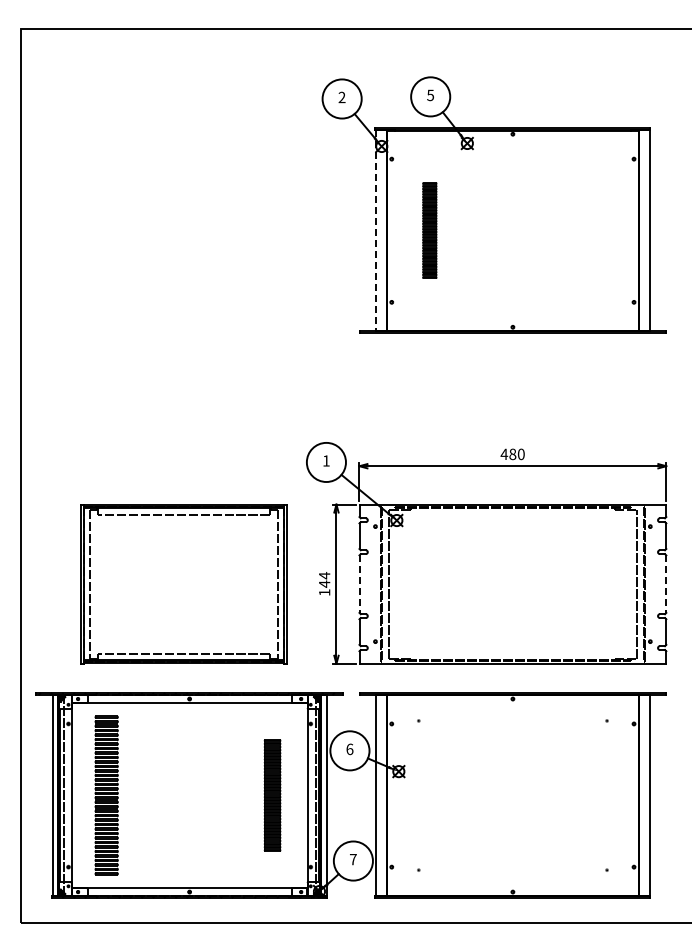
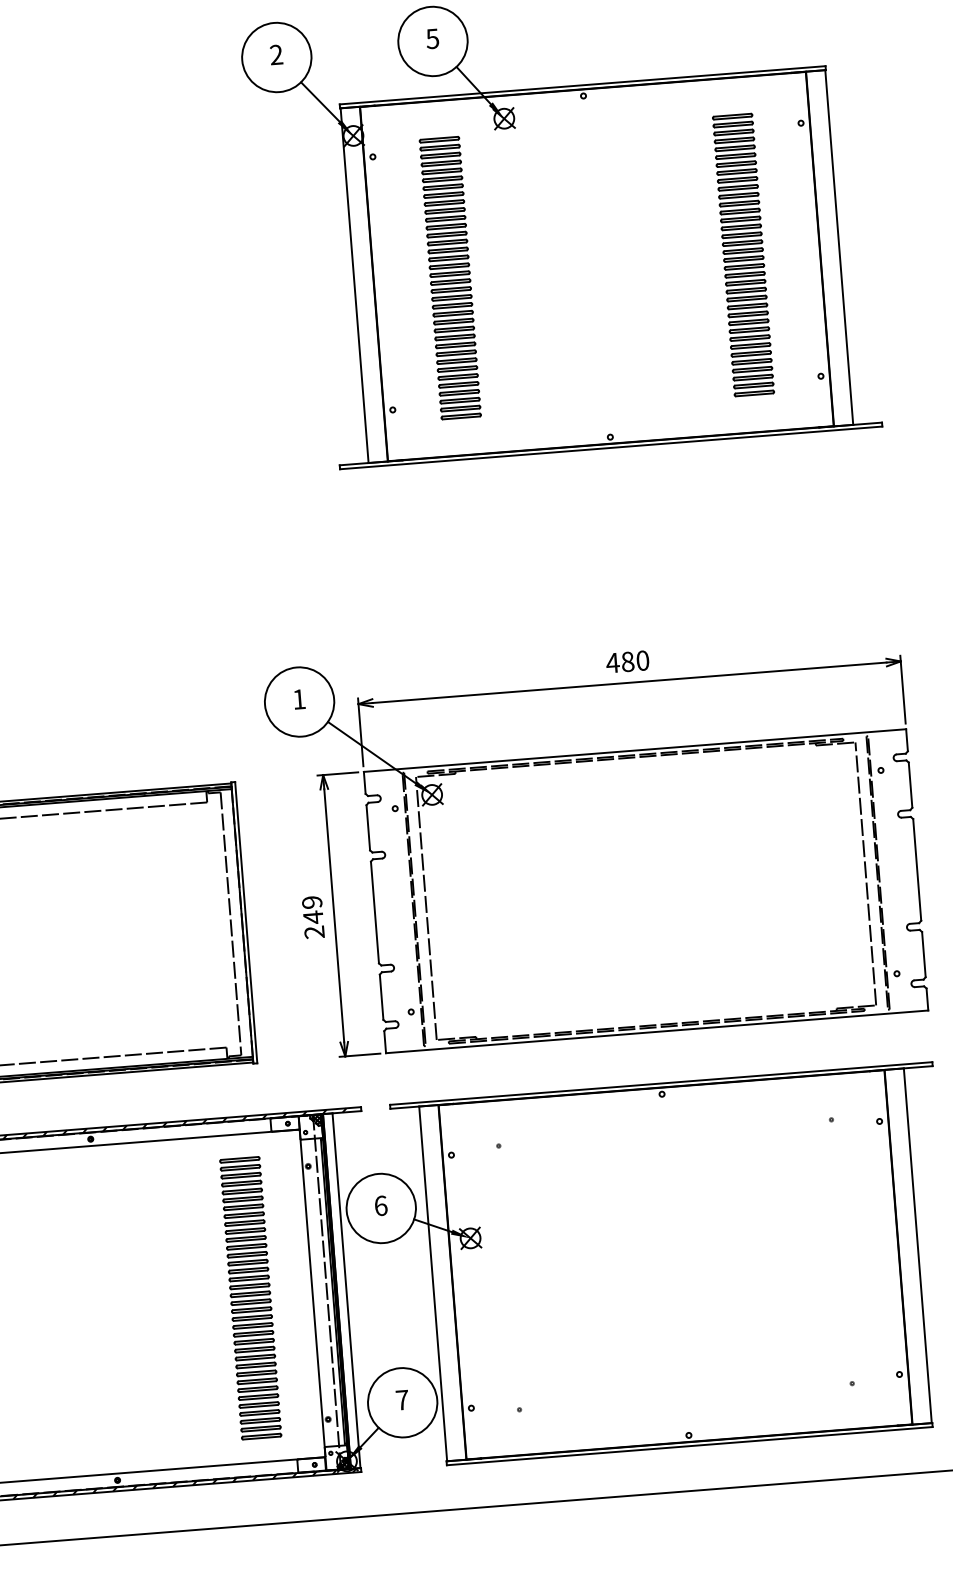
part: (429, 230) -> (449, 277), size x1.67
part: (595, 230) -> (742, 254), added
line: (375, 231) -> (354, 287), dashed -> solid
text: (324, 584) -> (313, 918), 144 -> 249
line: (359, 584) -> (375, 913), dashed -> solid
line: (666, 584) -> (917, 870), dashed -> solid
part: (272, 795) -> (250, 1298), size x1.43

